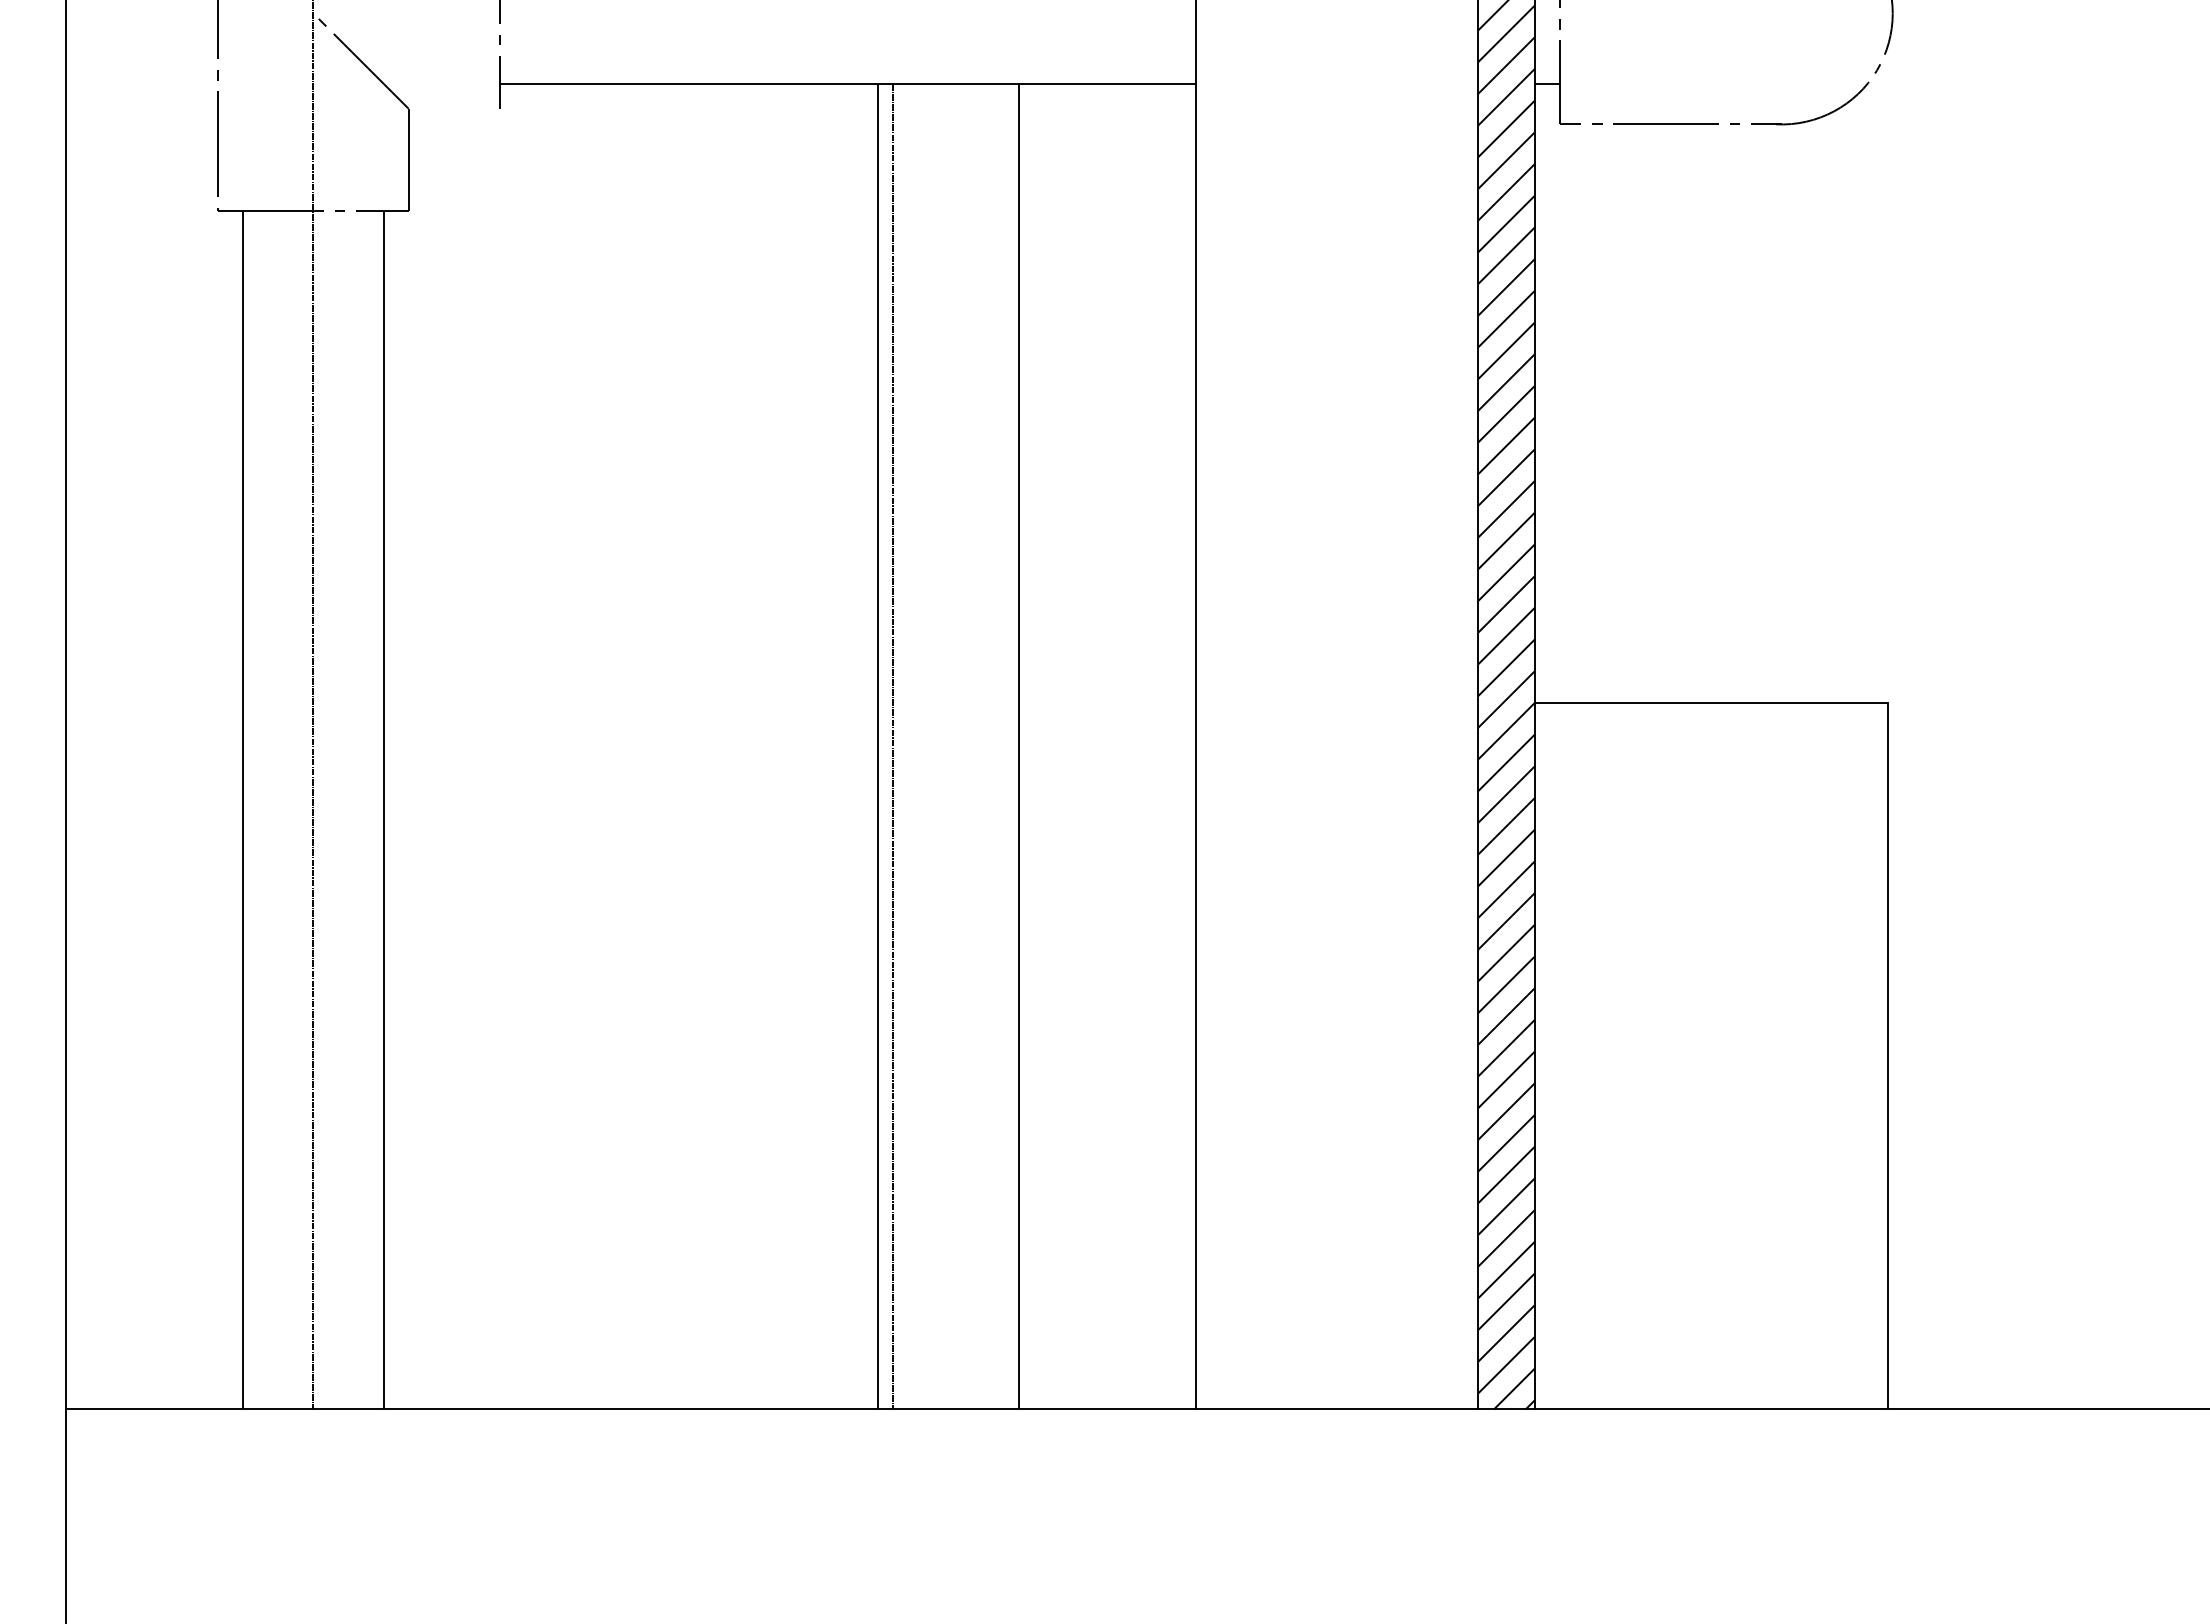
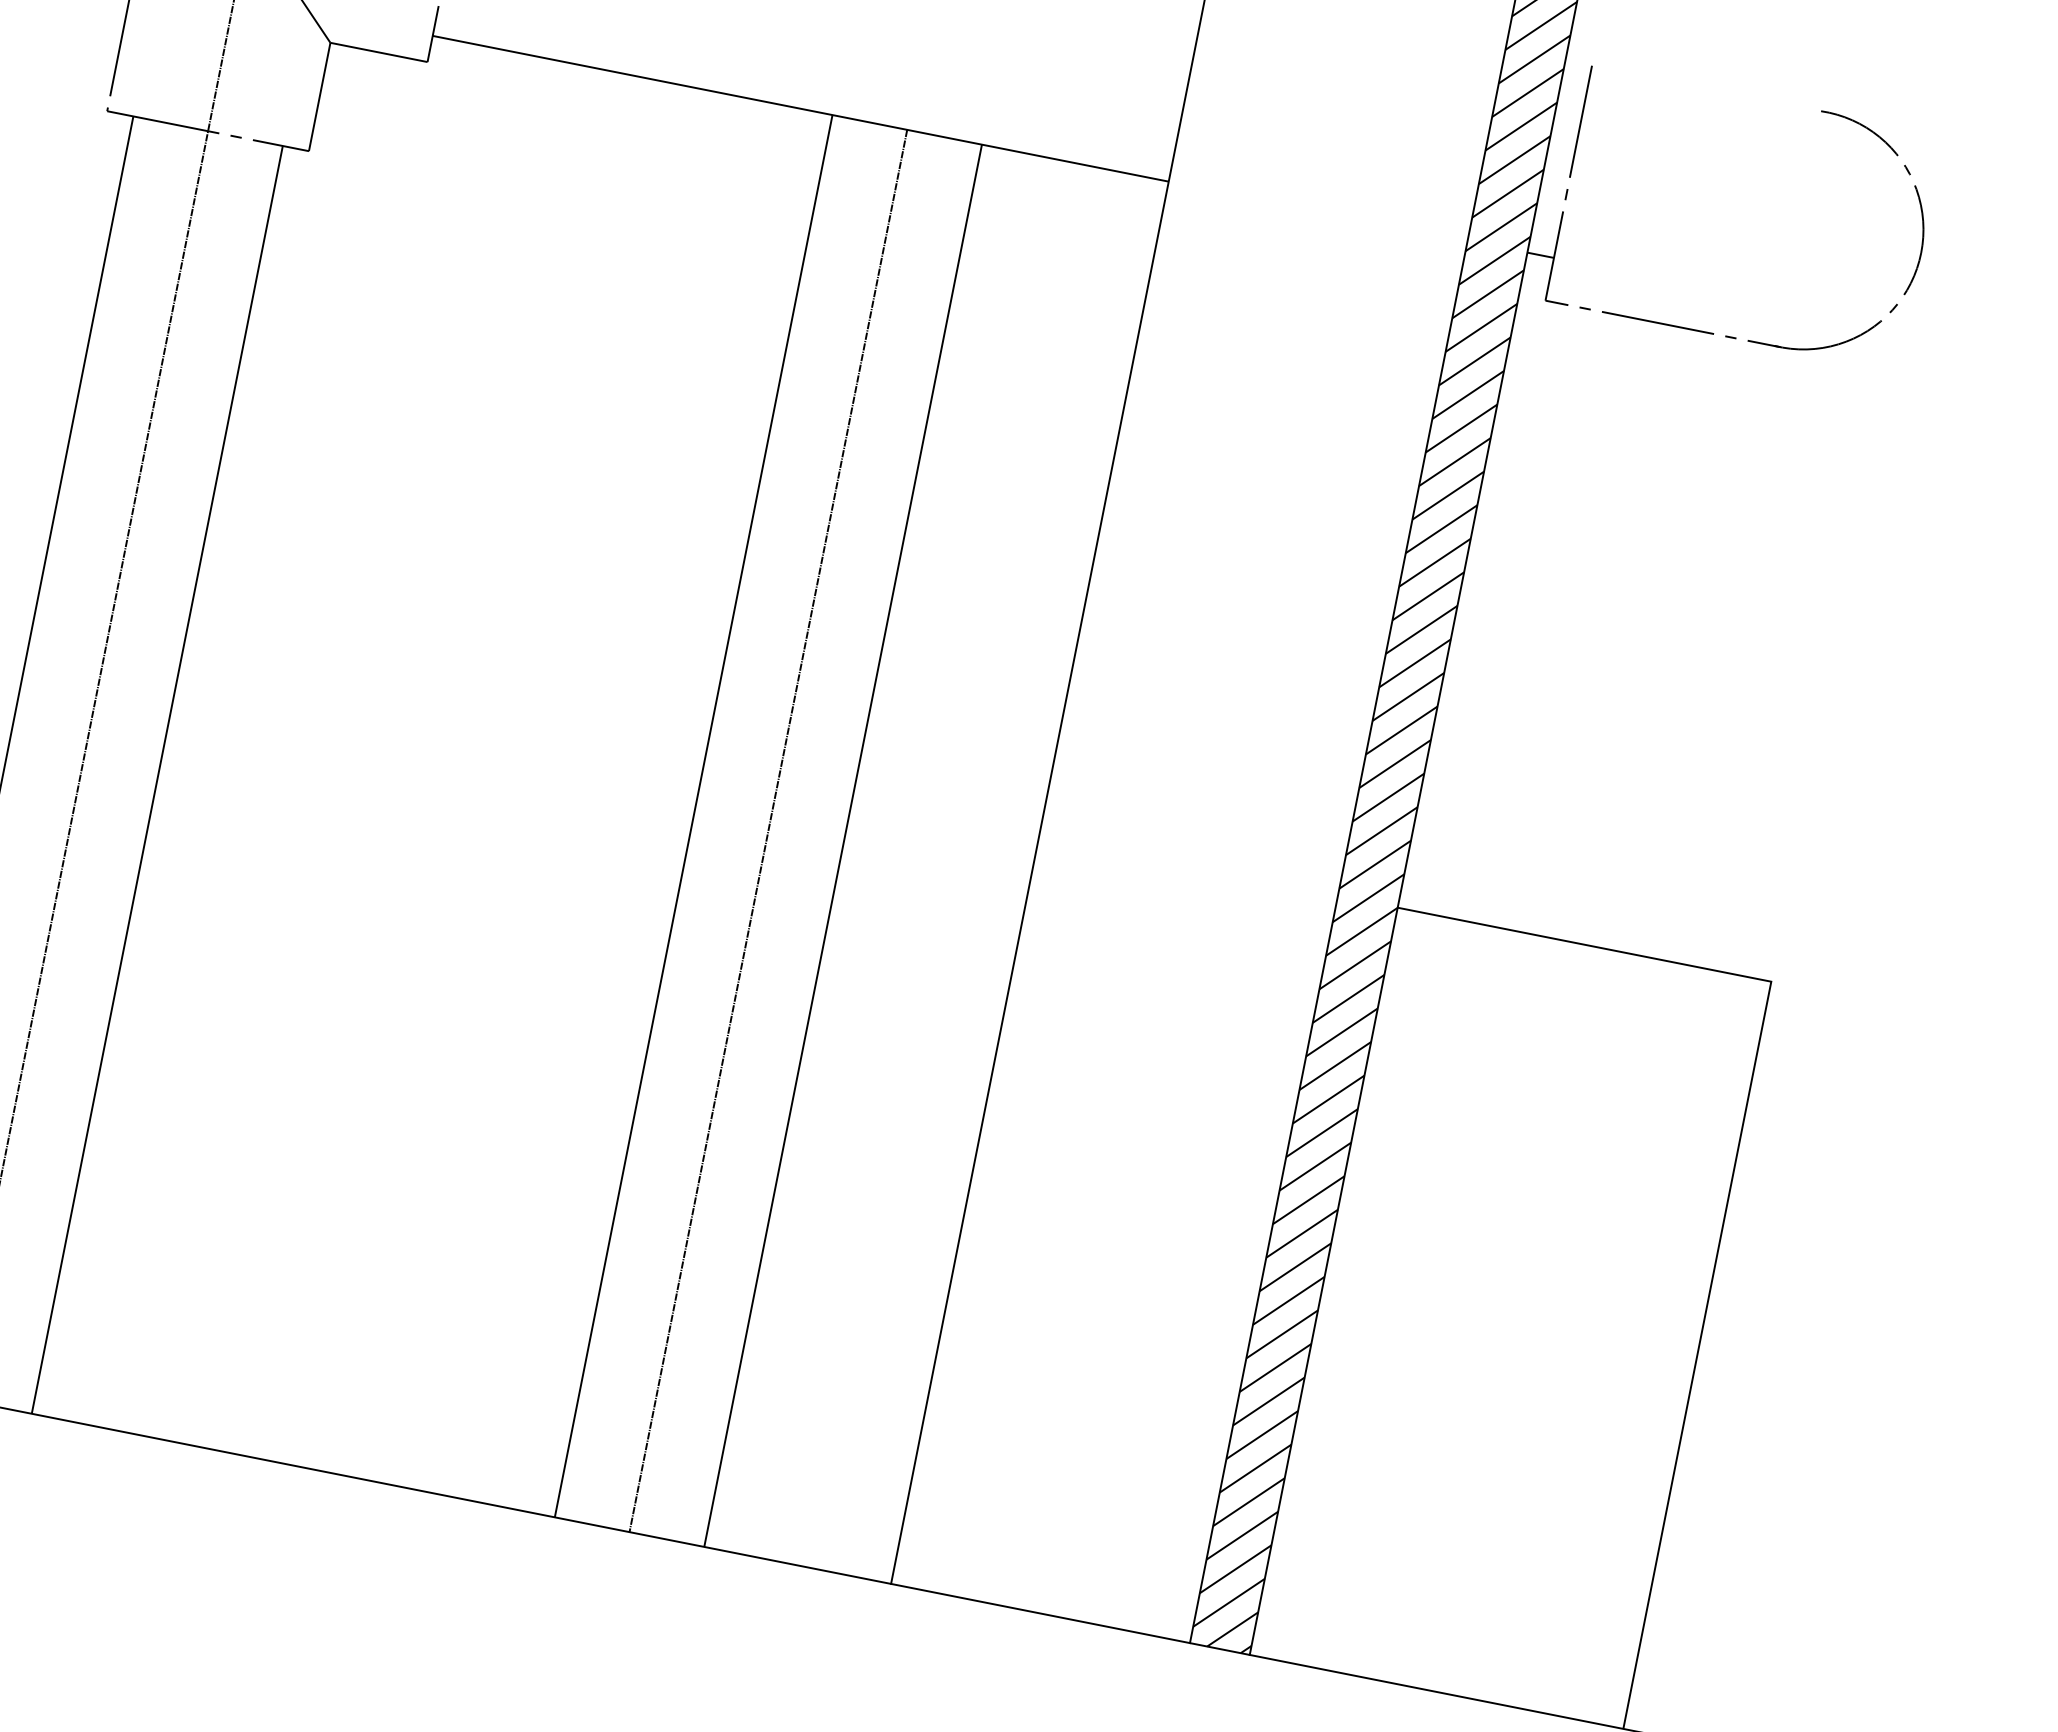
line: (454, 108) -> (378, 52), added
line: (892, 746) -> (768, 830), moved

